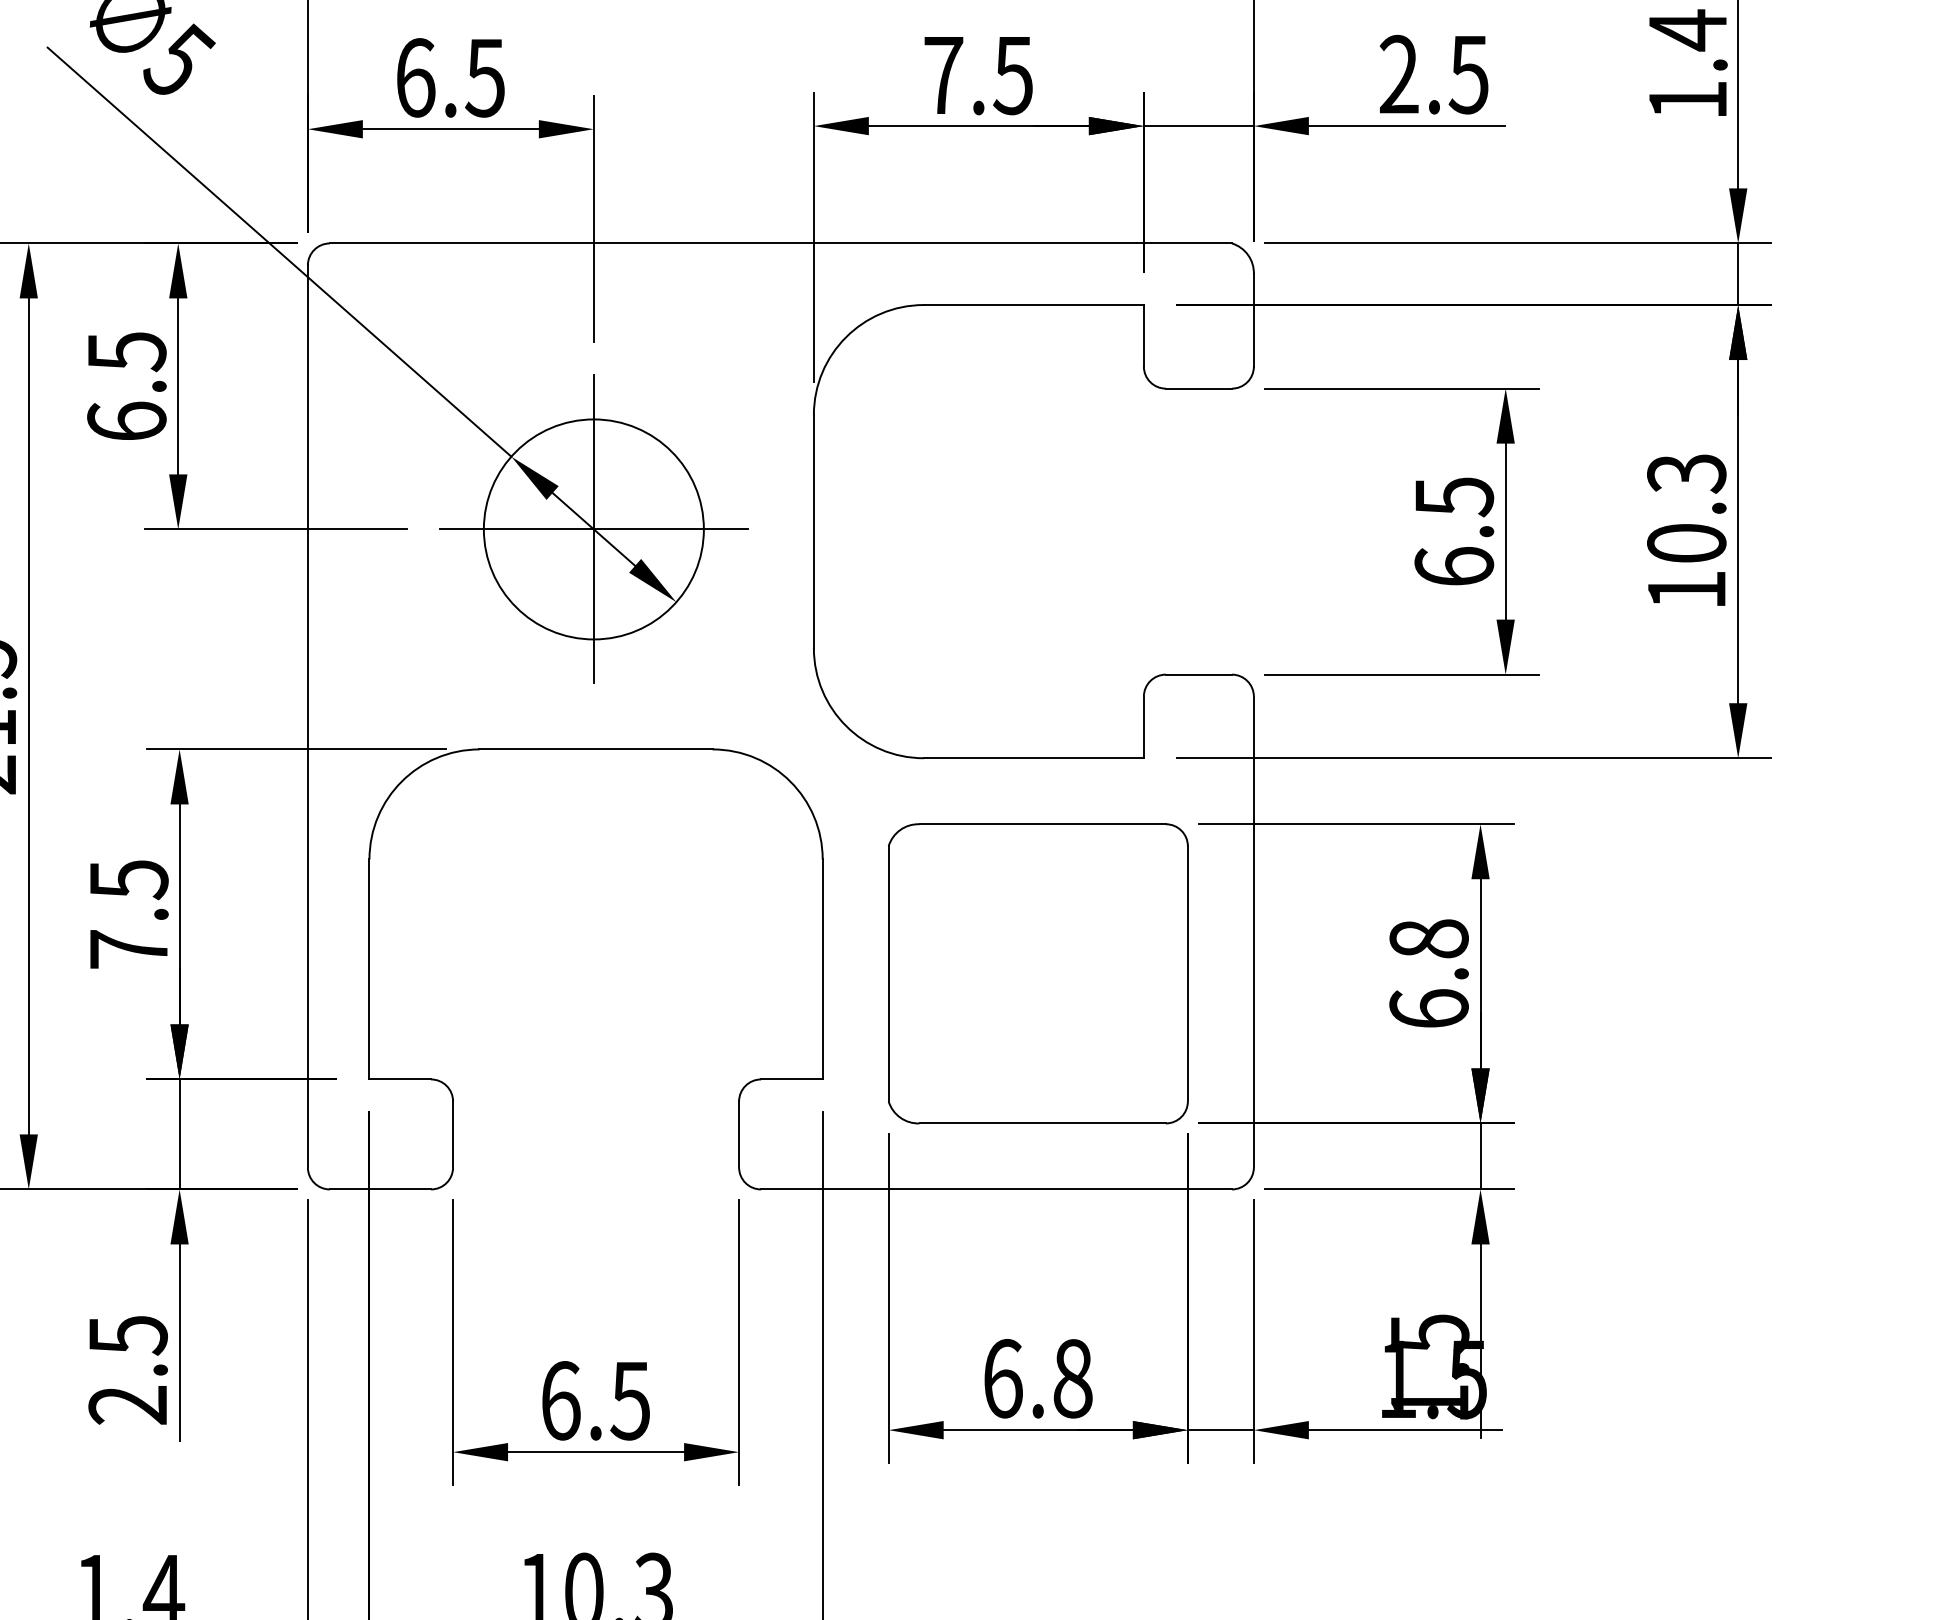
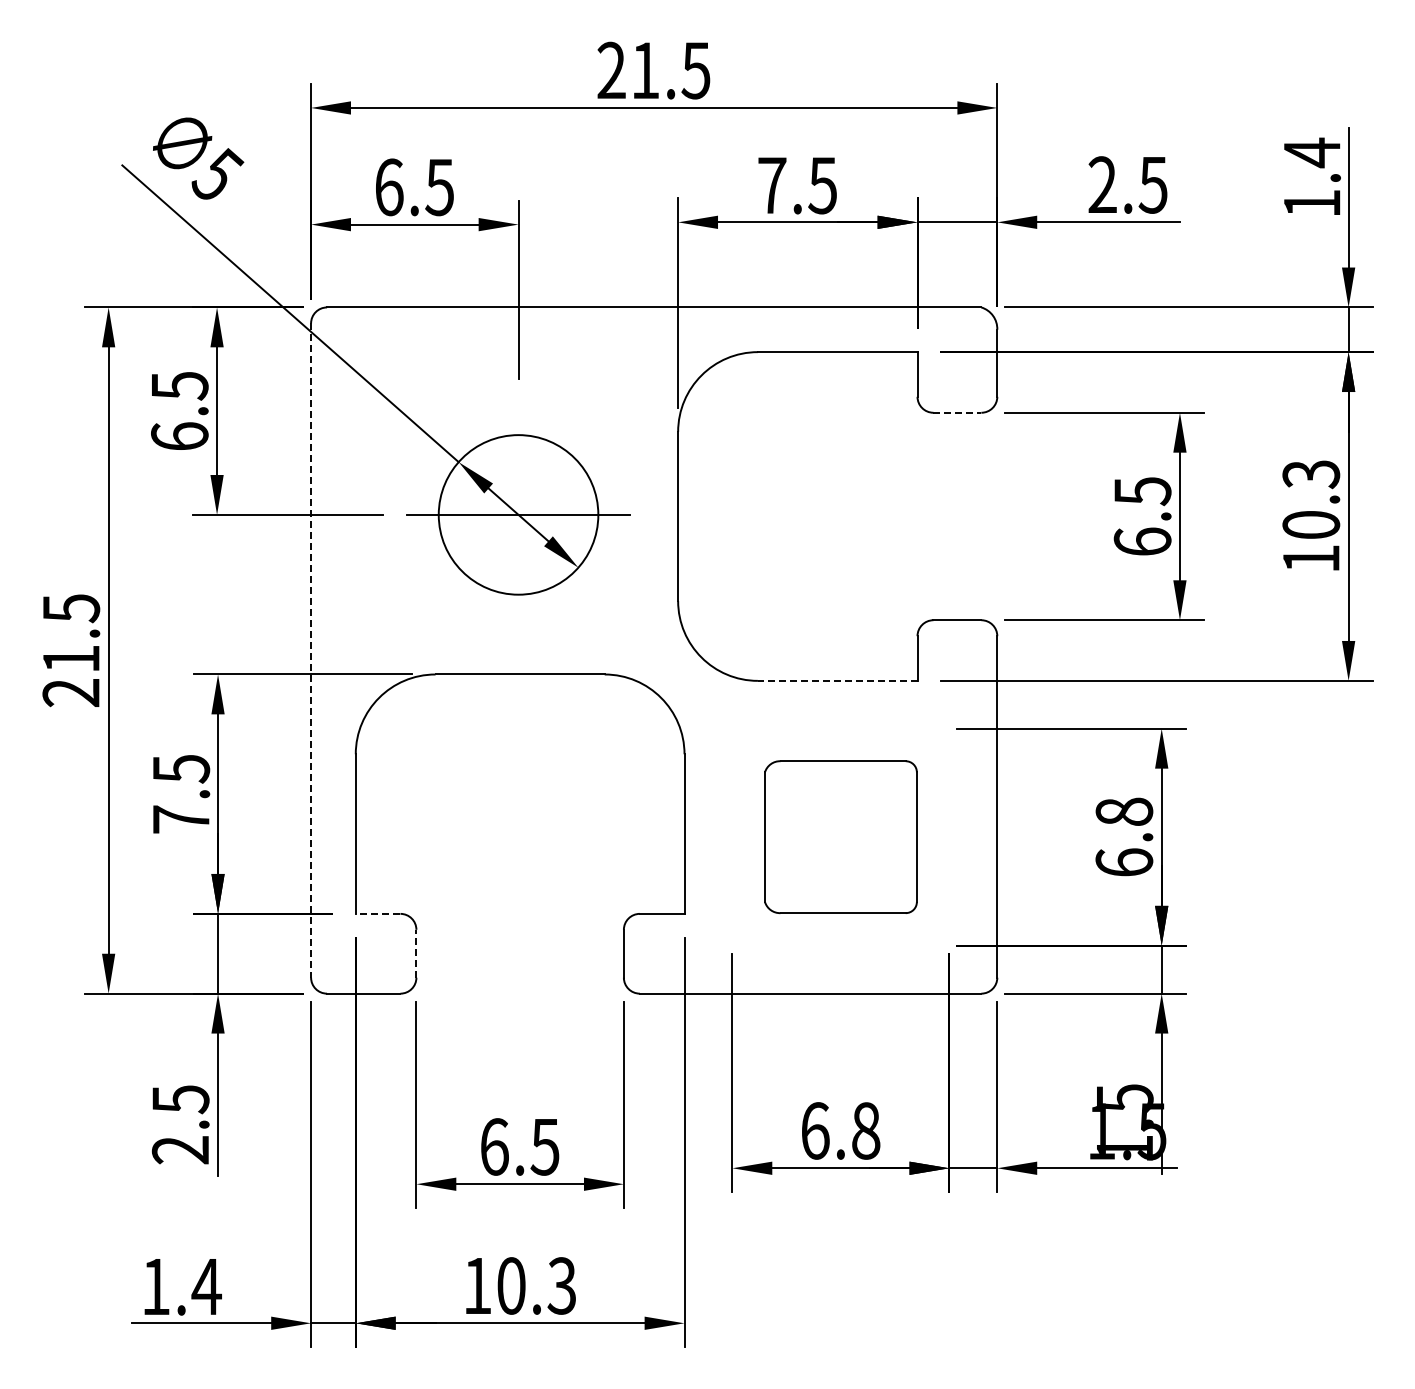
line: (1199, 388) -> (957, 412), solid -> dashed
line: (593, 528) -> (518, 514), removed
line: (308, 717) -> (311, 651), solid -> dashed
line: (1033, 757) -> (837, 680), solid -> dashed
part: (1037, 972) -> (840, 836), size x0.7
line: (399, 1078) -> (377, 913), solid -> dashed
line: (453, 1134) -> (416, 953), solid -> dashed

